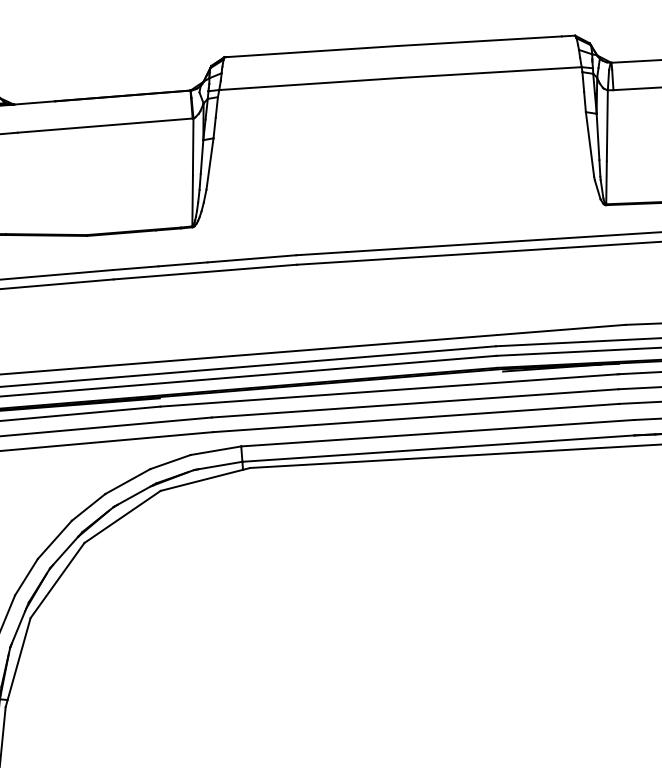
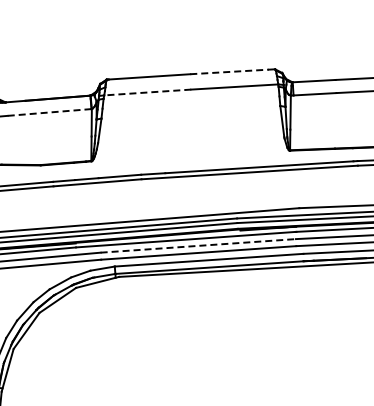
line: (482, 40) -> (230, 71), solid -> dashed
line: (309, 83) -> (147, 92), solid -> dashed
line: (103, 125) -> (48, 112), solid -> dashed
line: (415, 402) -> (198, 245), solid -> dashed

